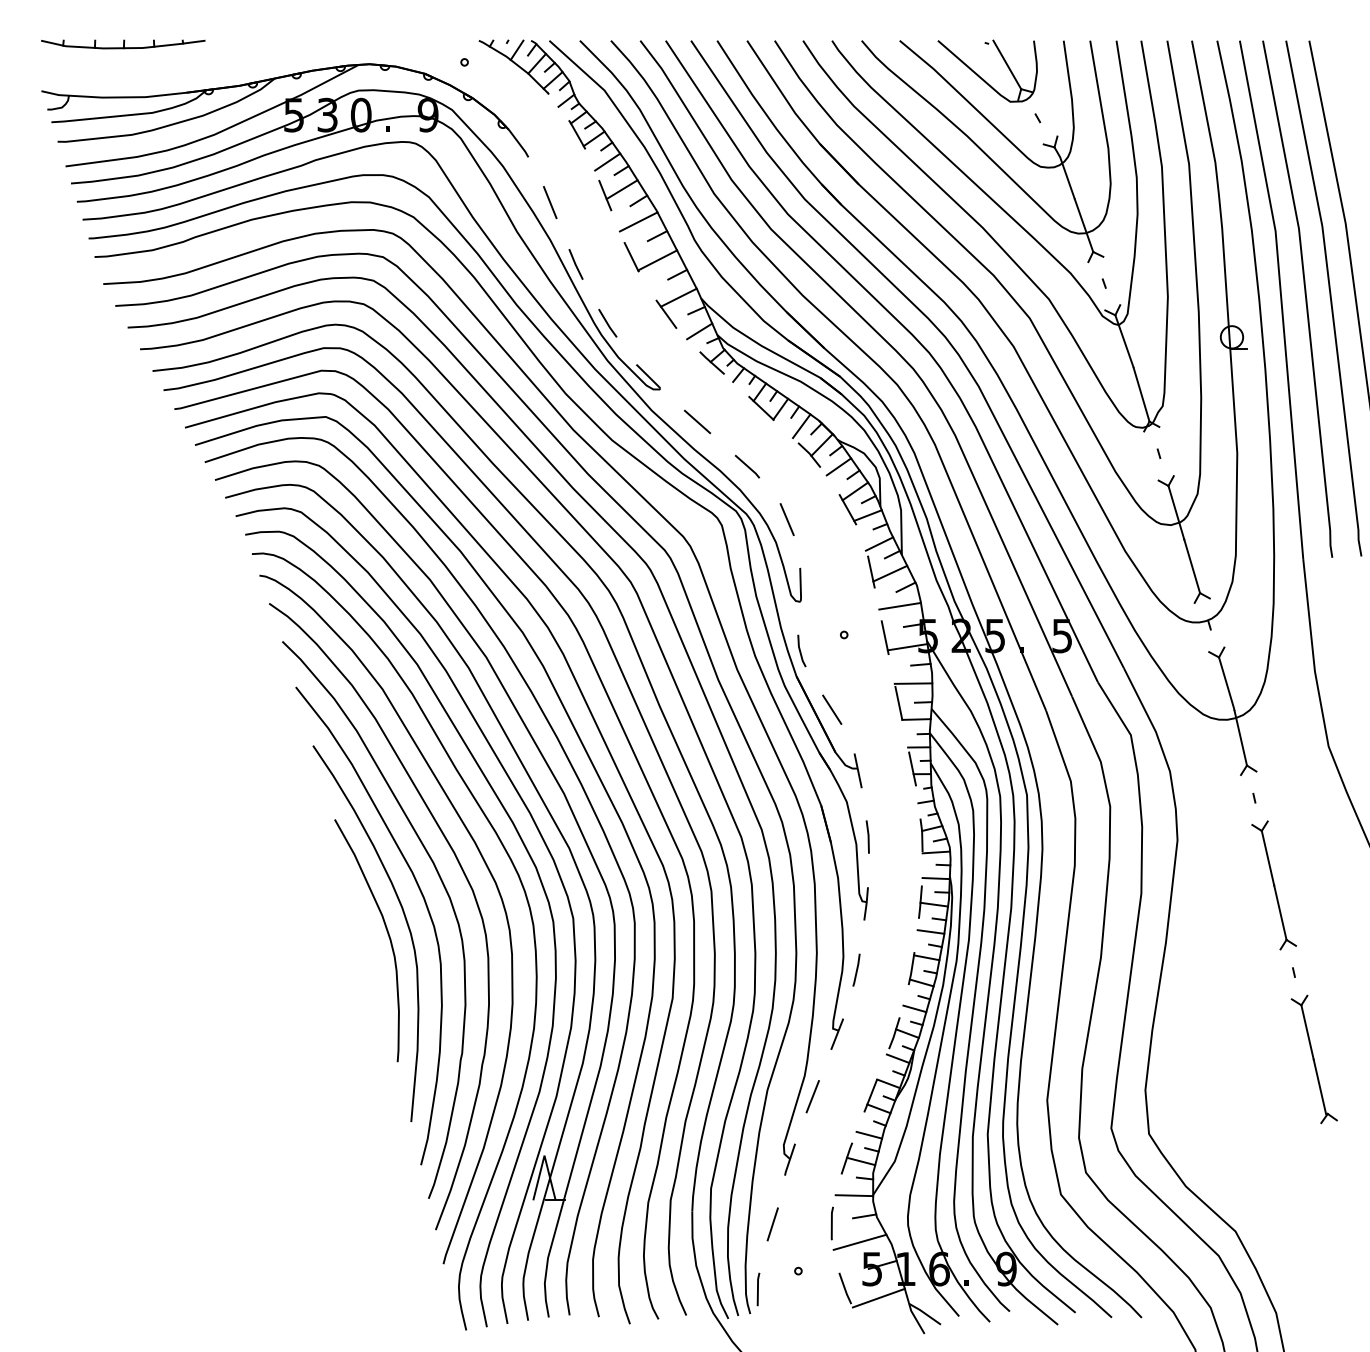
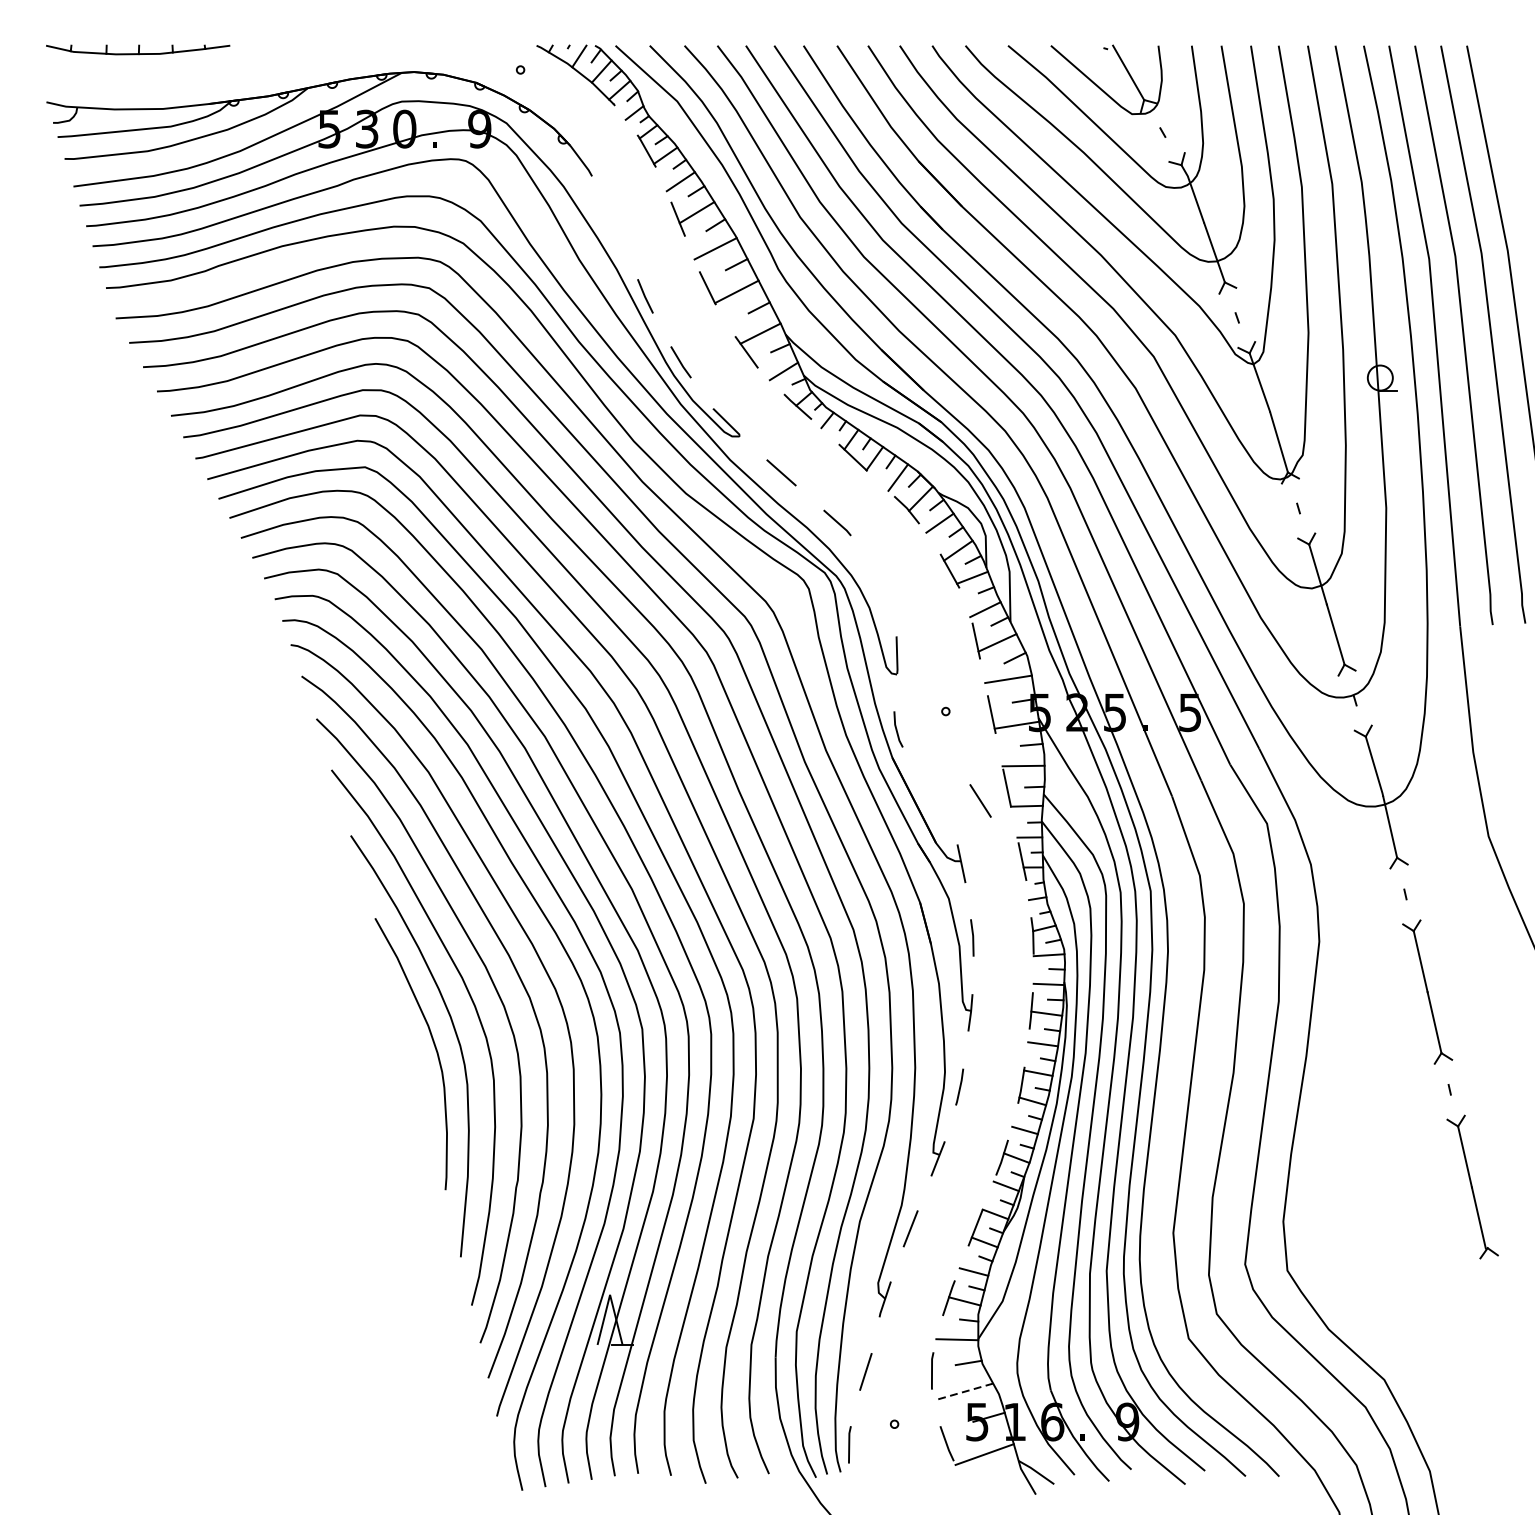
line: (549, 202) -> (615, 226), removed
line: (786, 519) -> (881, 582), removed
line: (832, 709) -> (980, 800), moved
line: (859, 1242) -> (963, 1392), solid -> dashed

